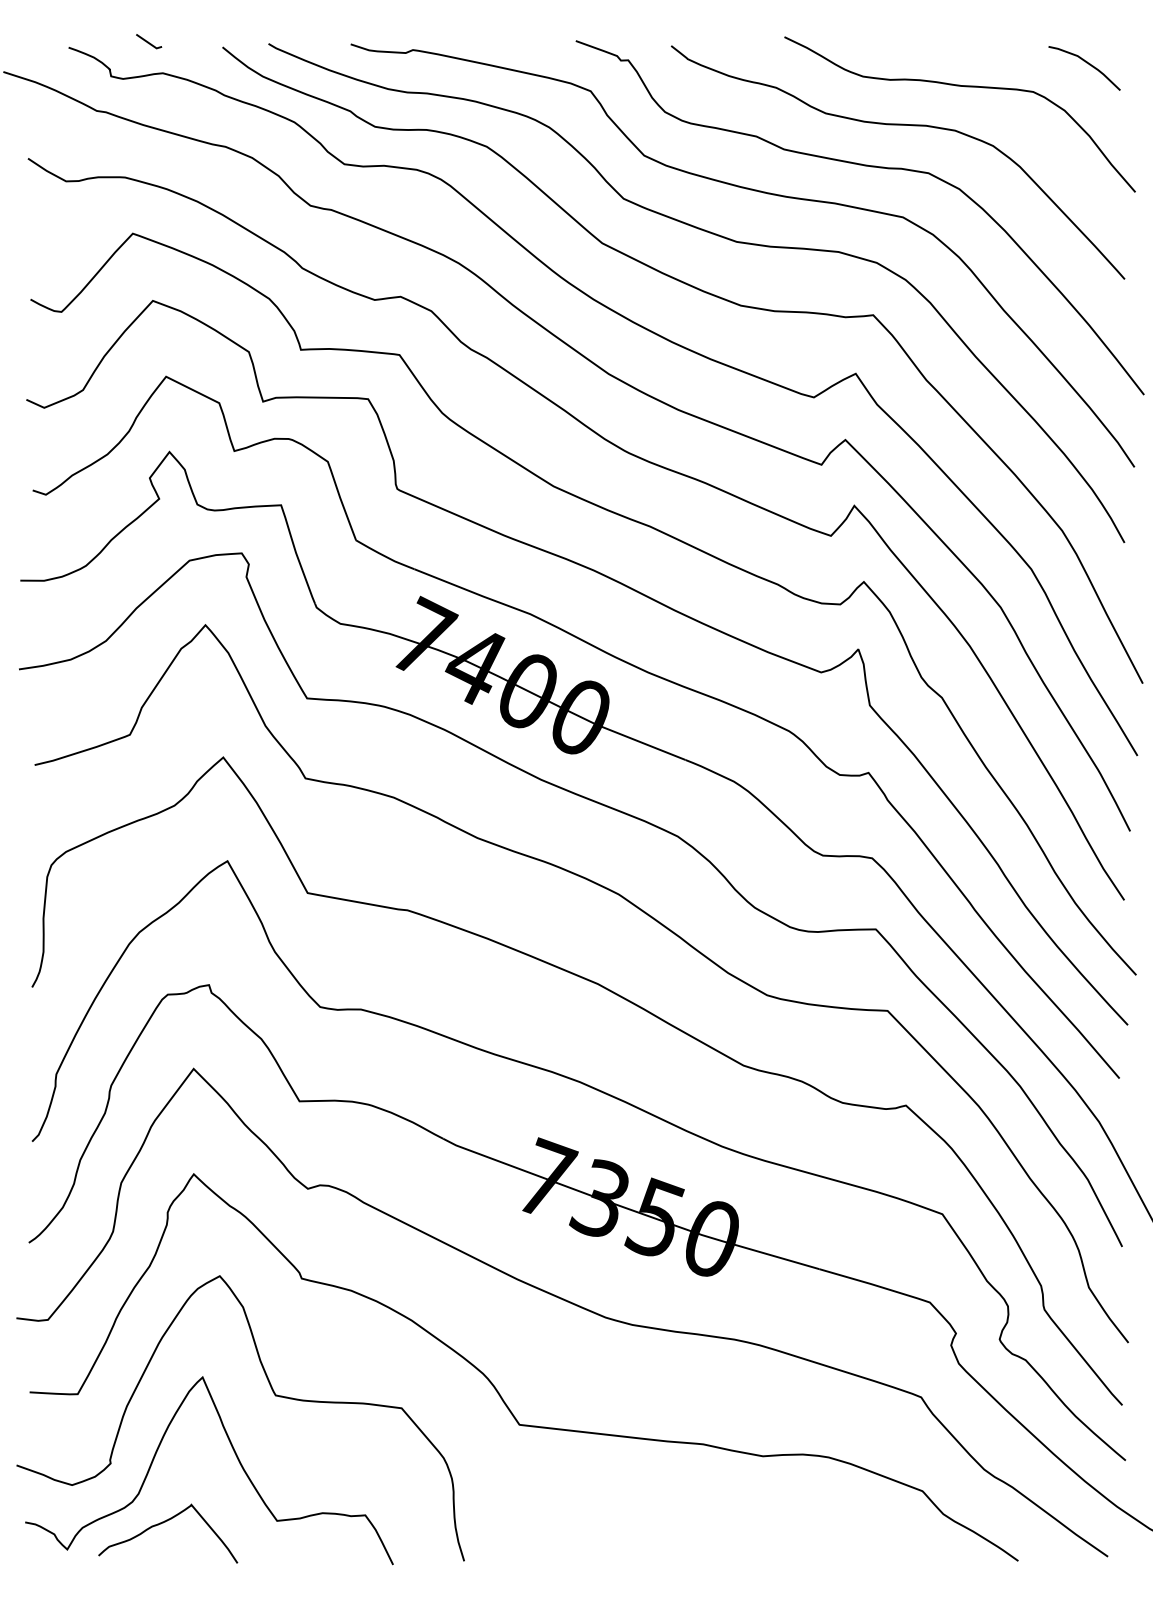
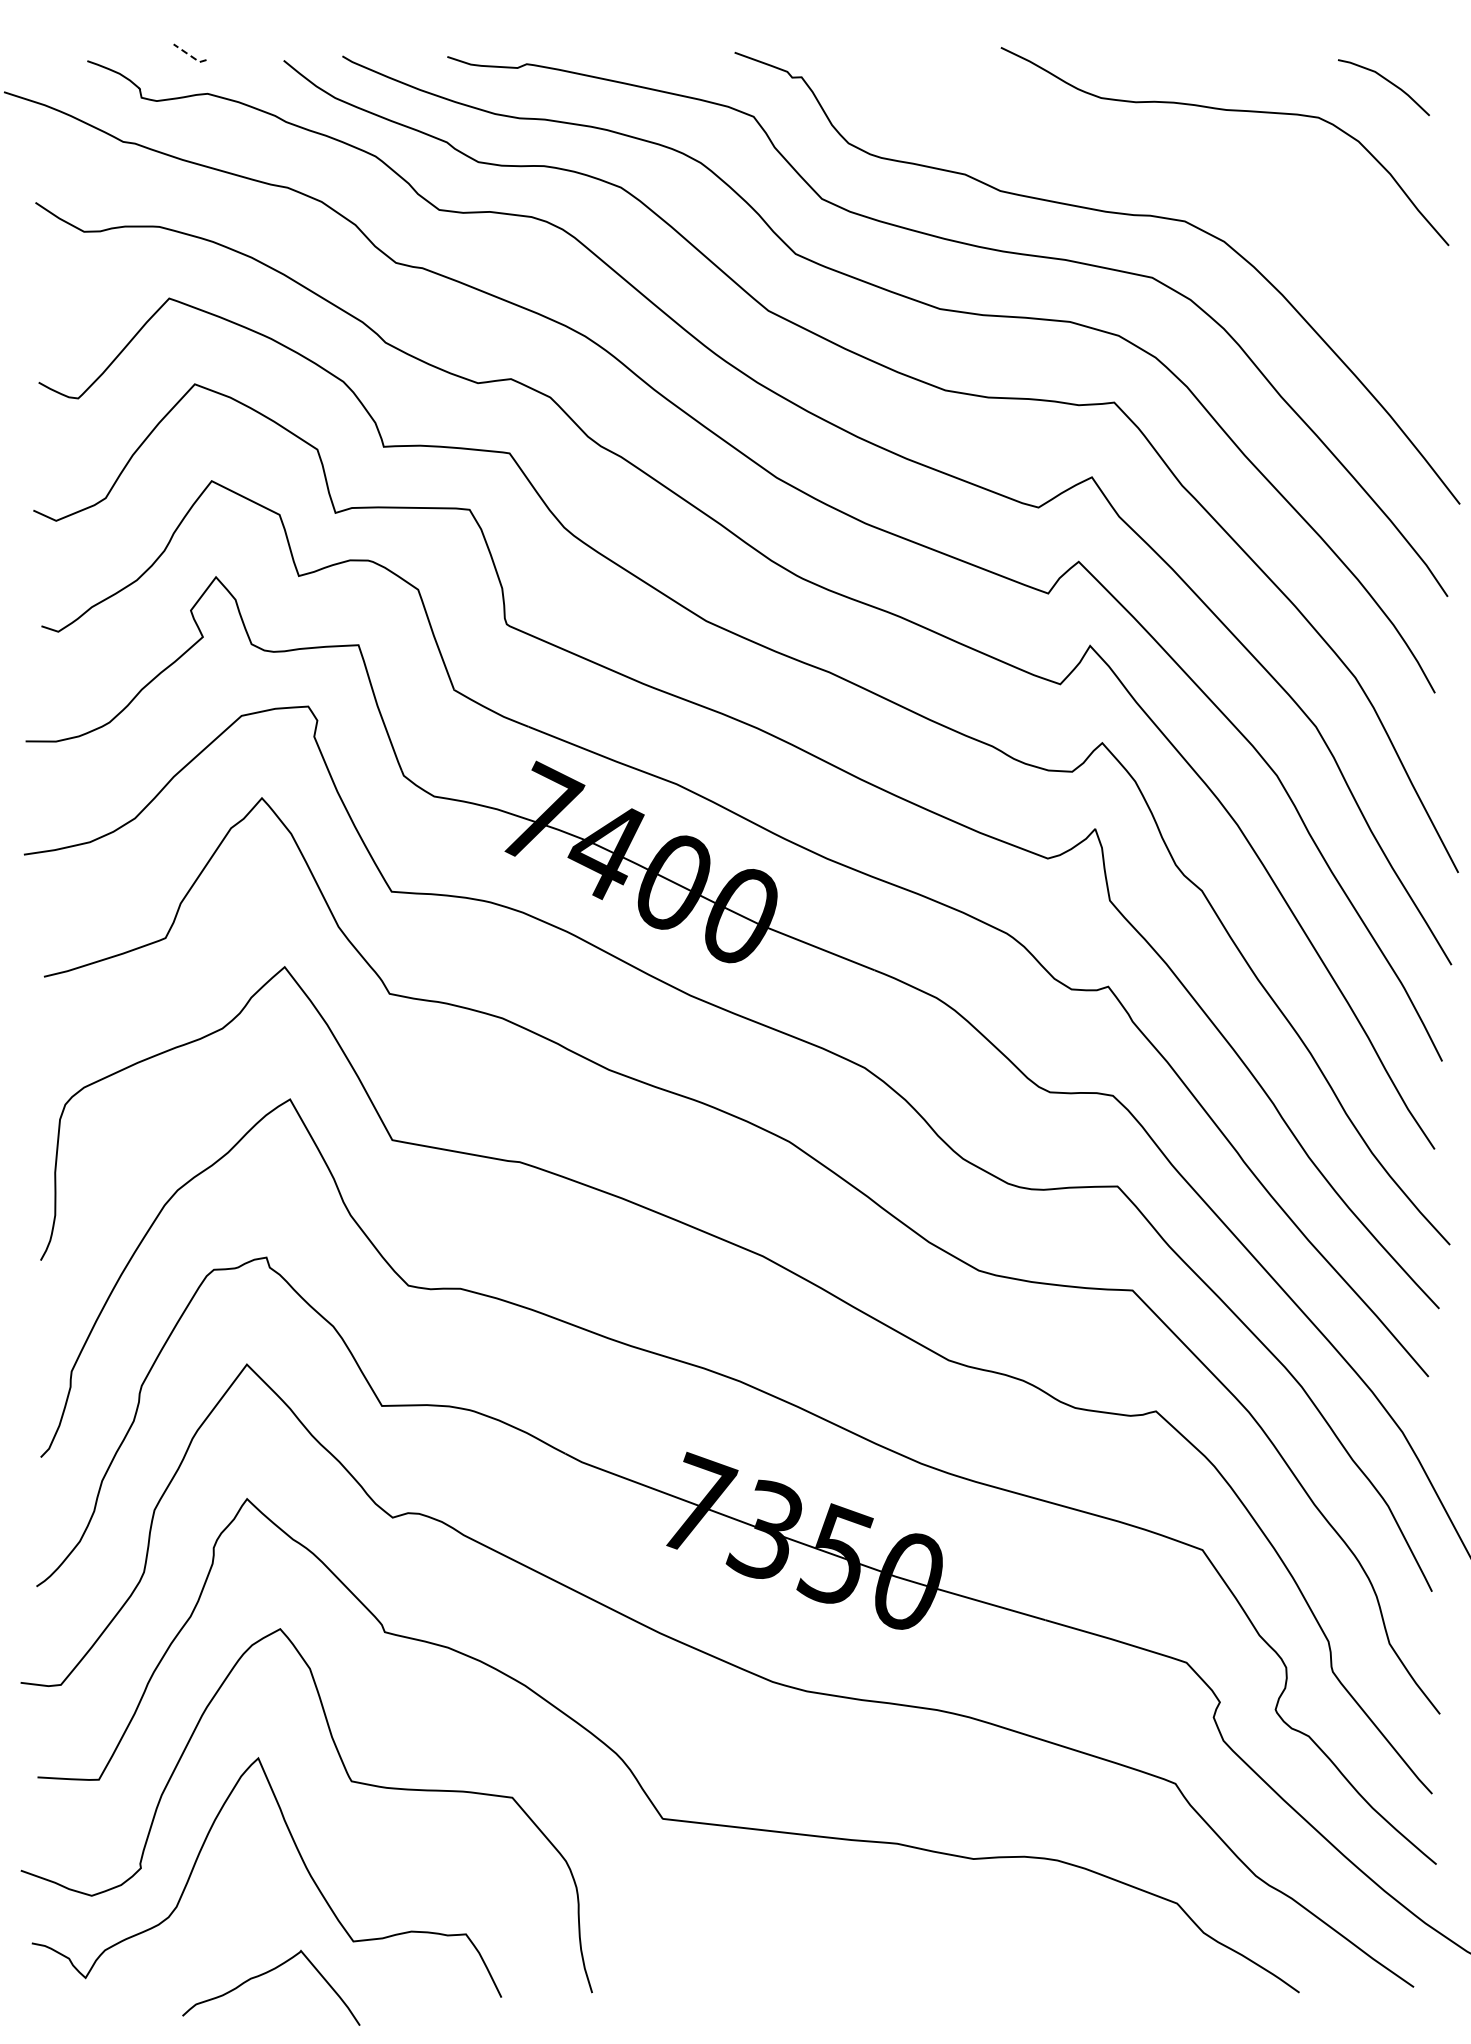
line: (148, 43) -> (189, 55), solid -> dashed
curve: (897, 125) -> (1145, 160), removed
curve: (163, 1523) -> (265, 1974), moved

